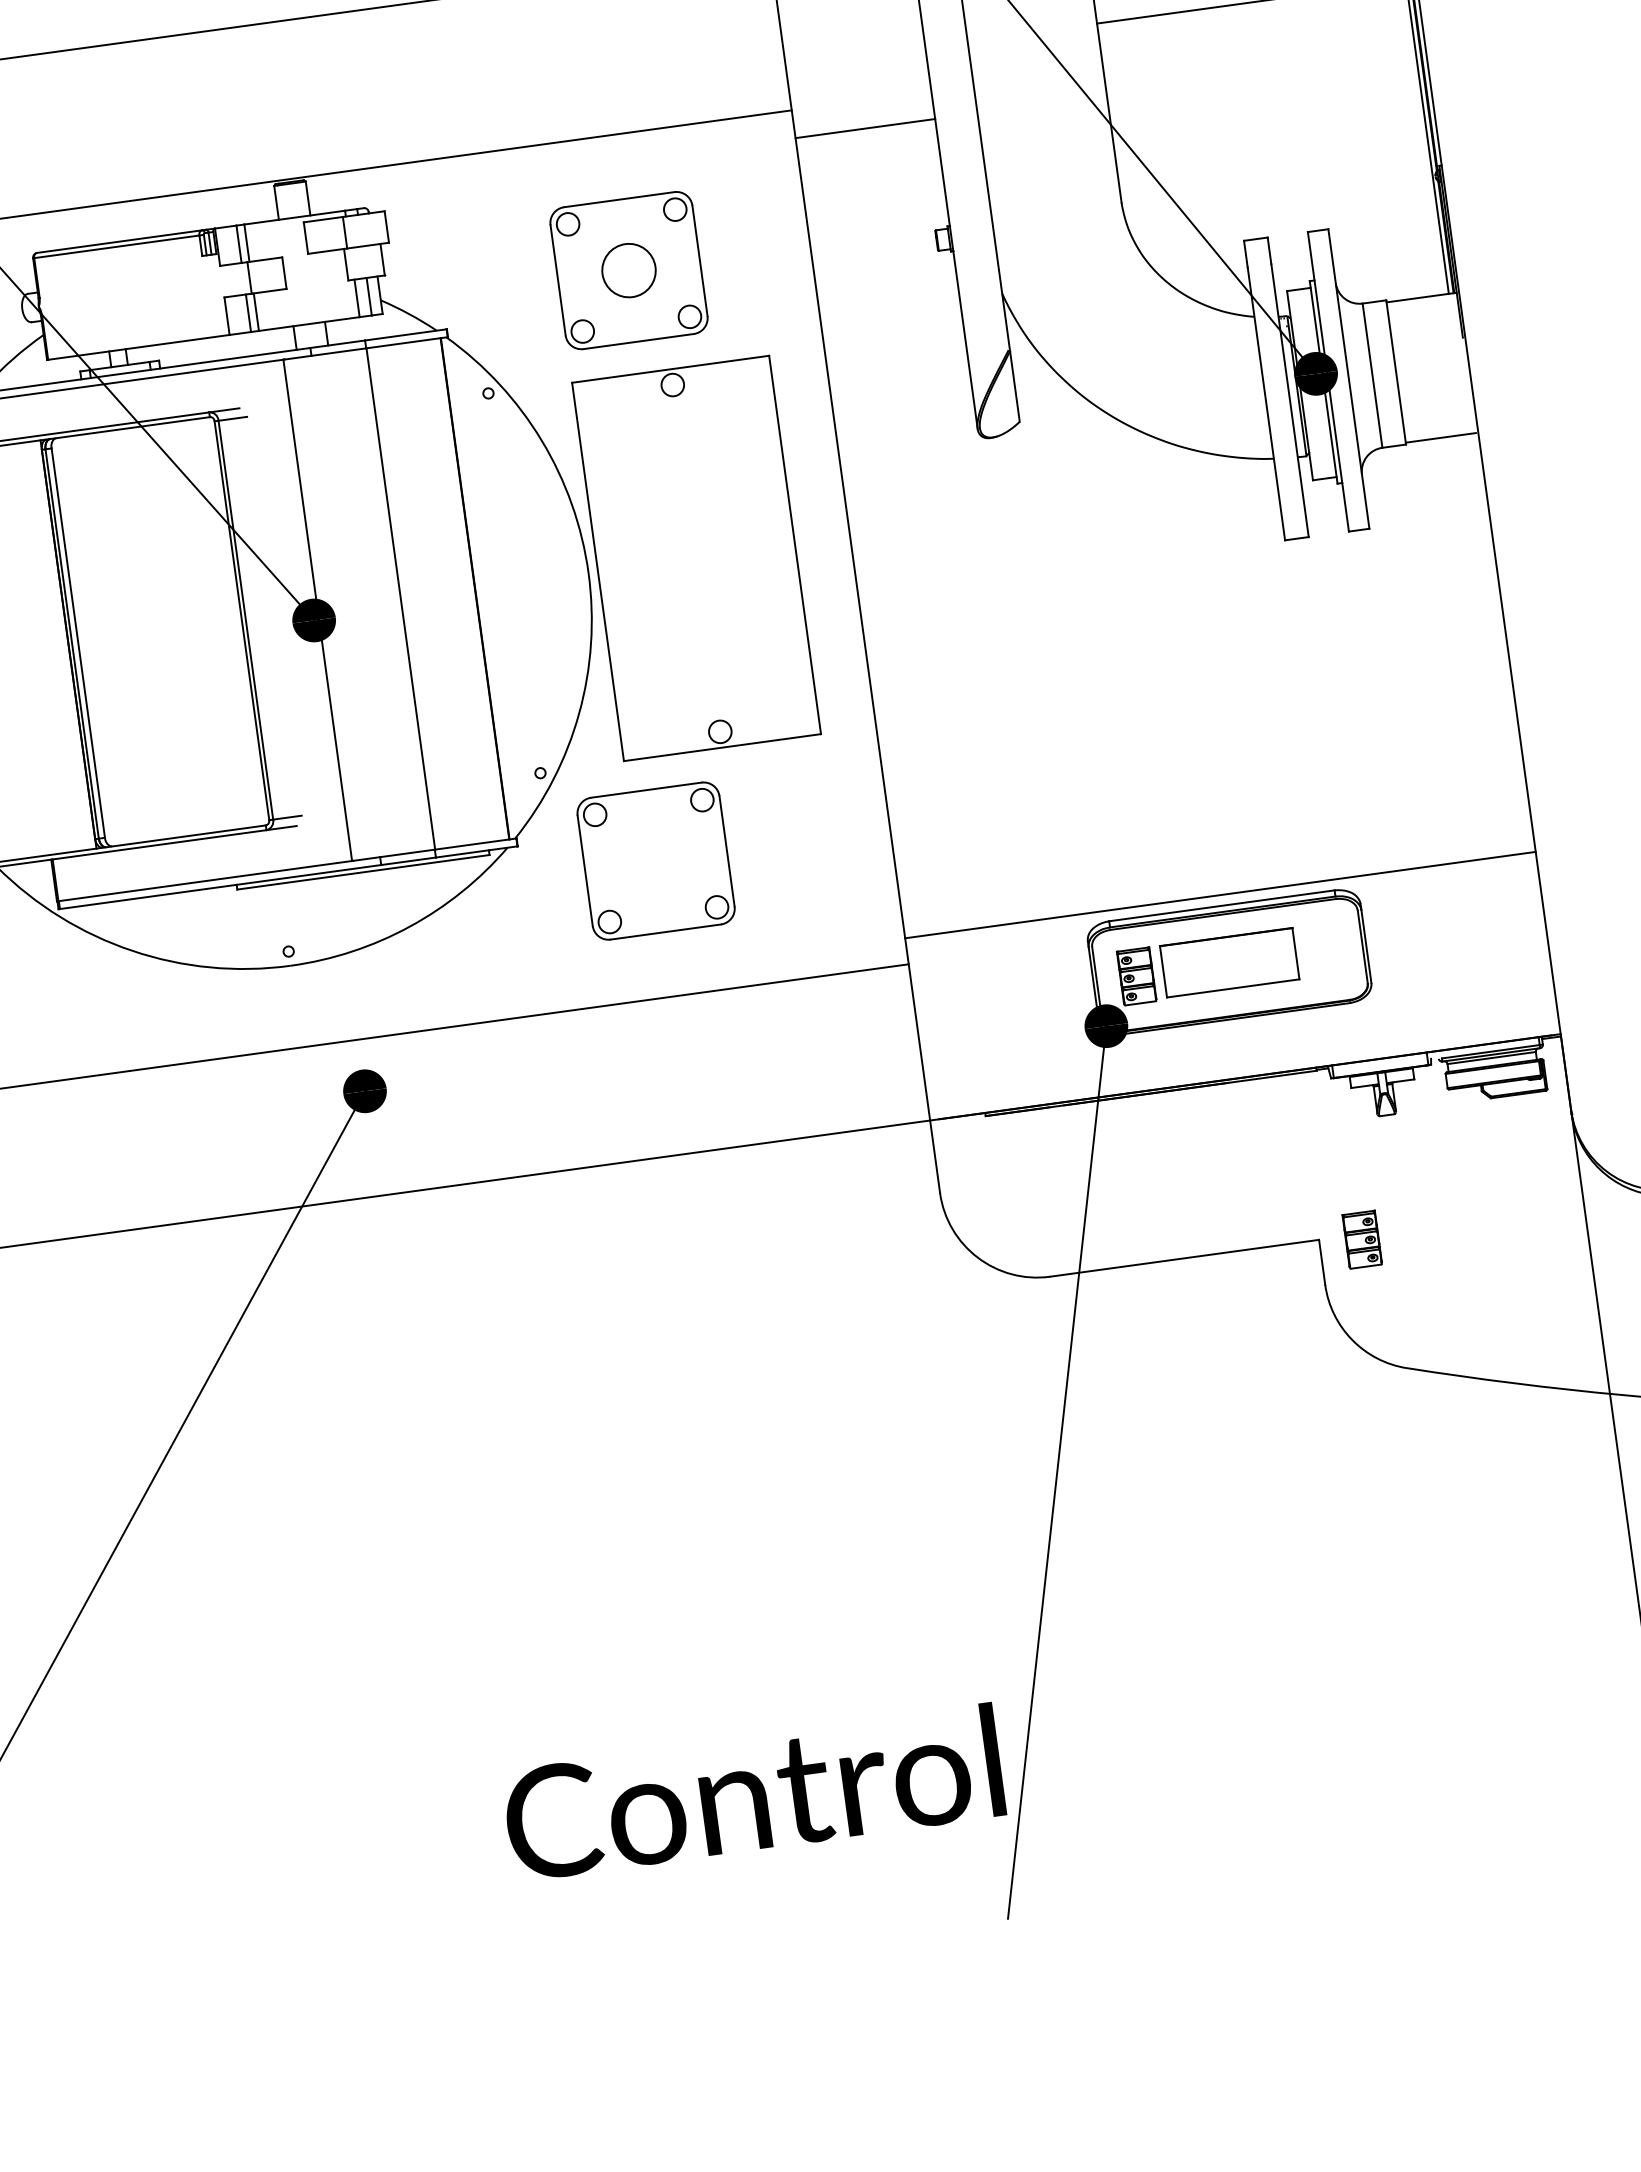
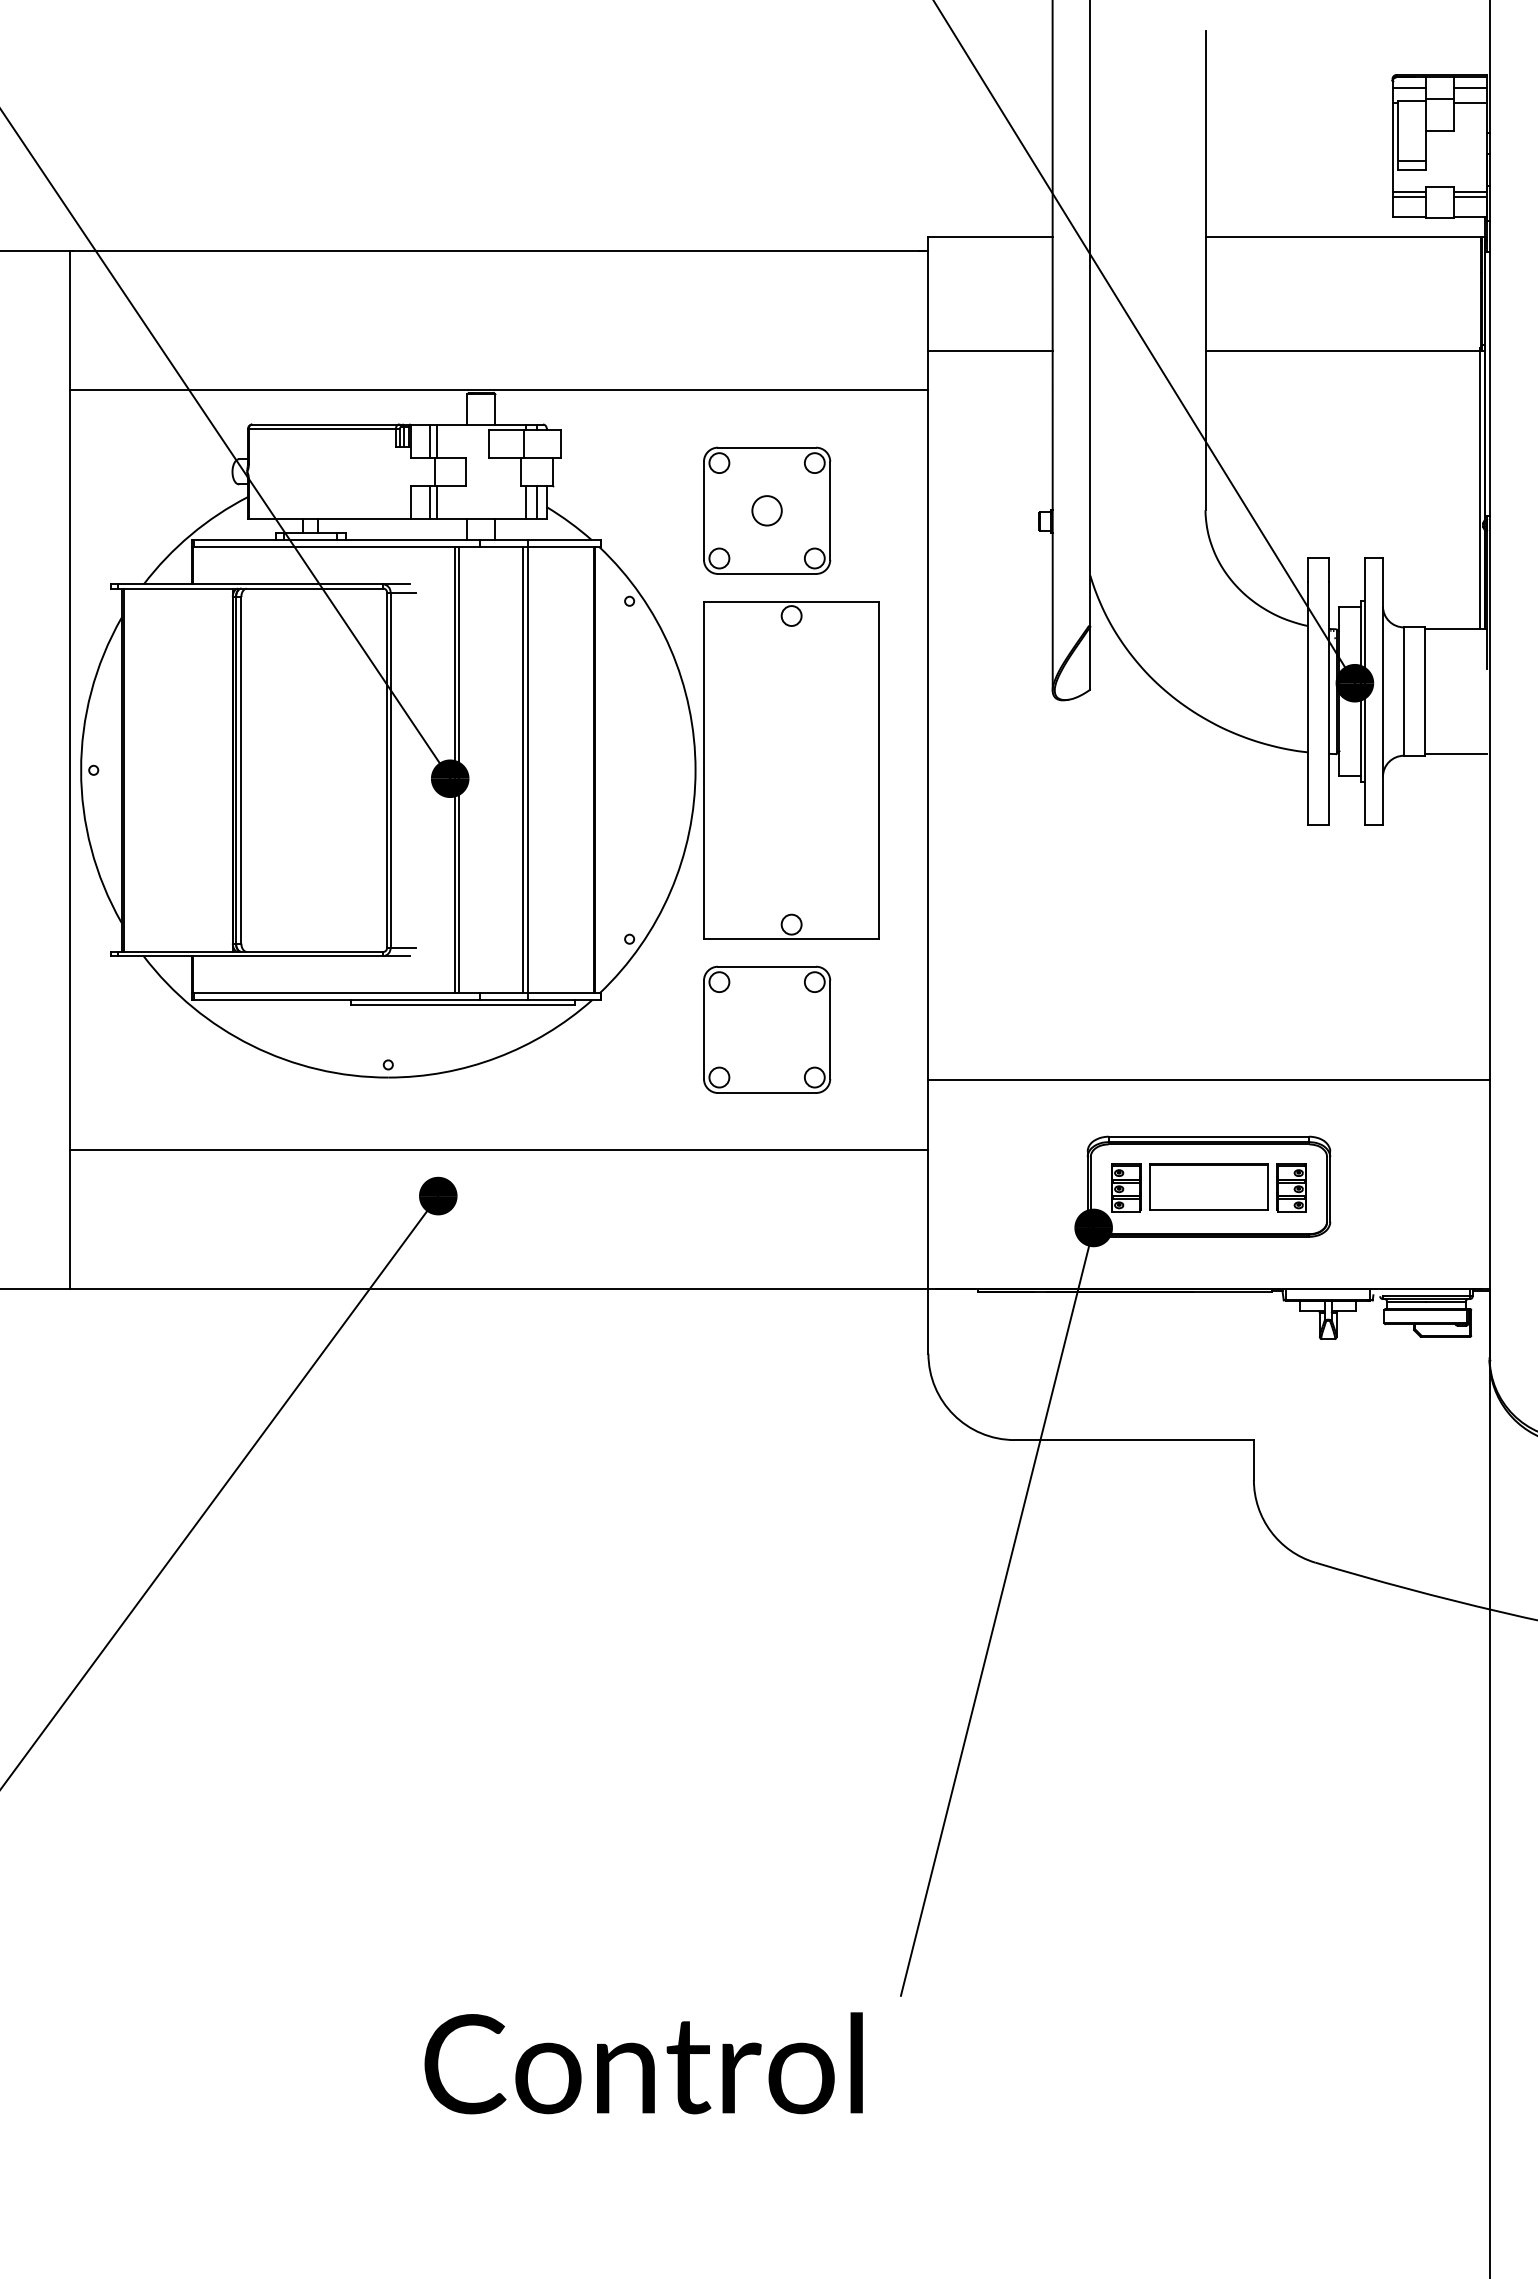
line: (865, 129) -> (990, 351), moved
circle: (628, 270) -> (766, 510), size x0.62
line: (395, 599) -> (523, 770), added
line: (322, 609) -> (458, 770), added
part: (656, 860) -> (767, 1029), moved
line: (1219, 895) -> (1208, 1080), moved
part: (1362, 1239) -> (1291, 1187), moved
text: (753, 1792) -> (643, 2063), moved

